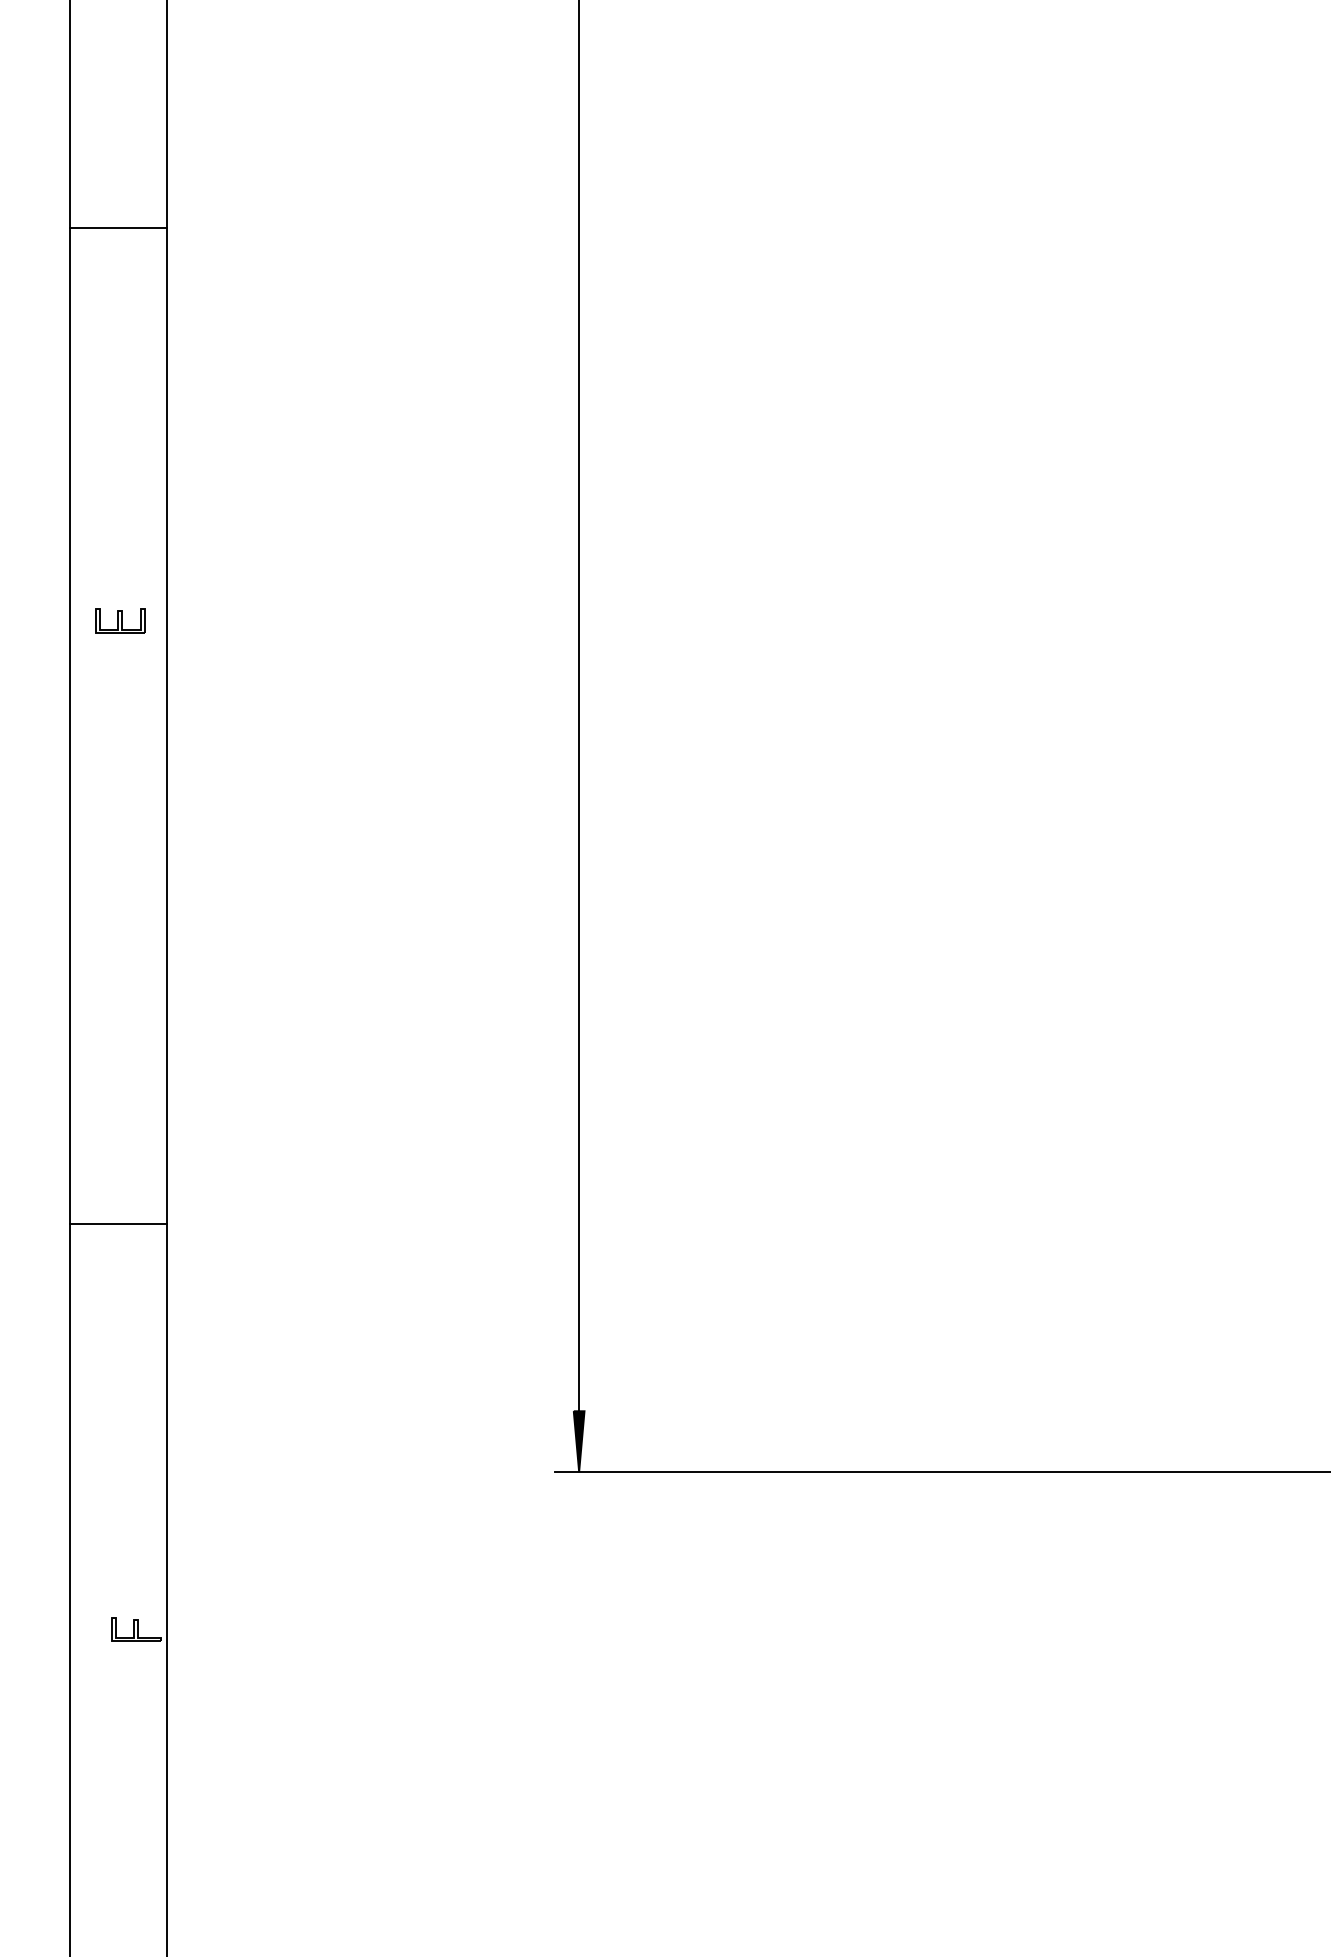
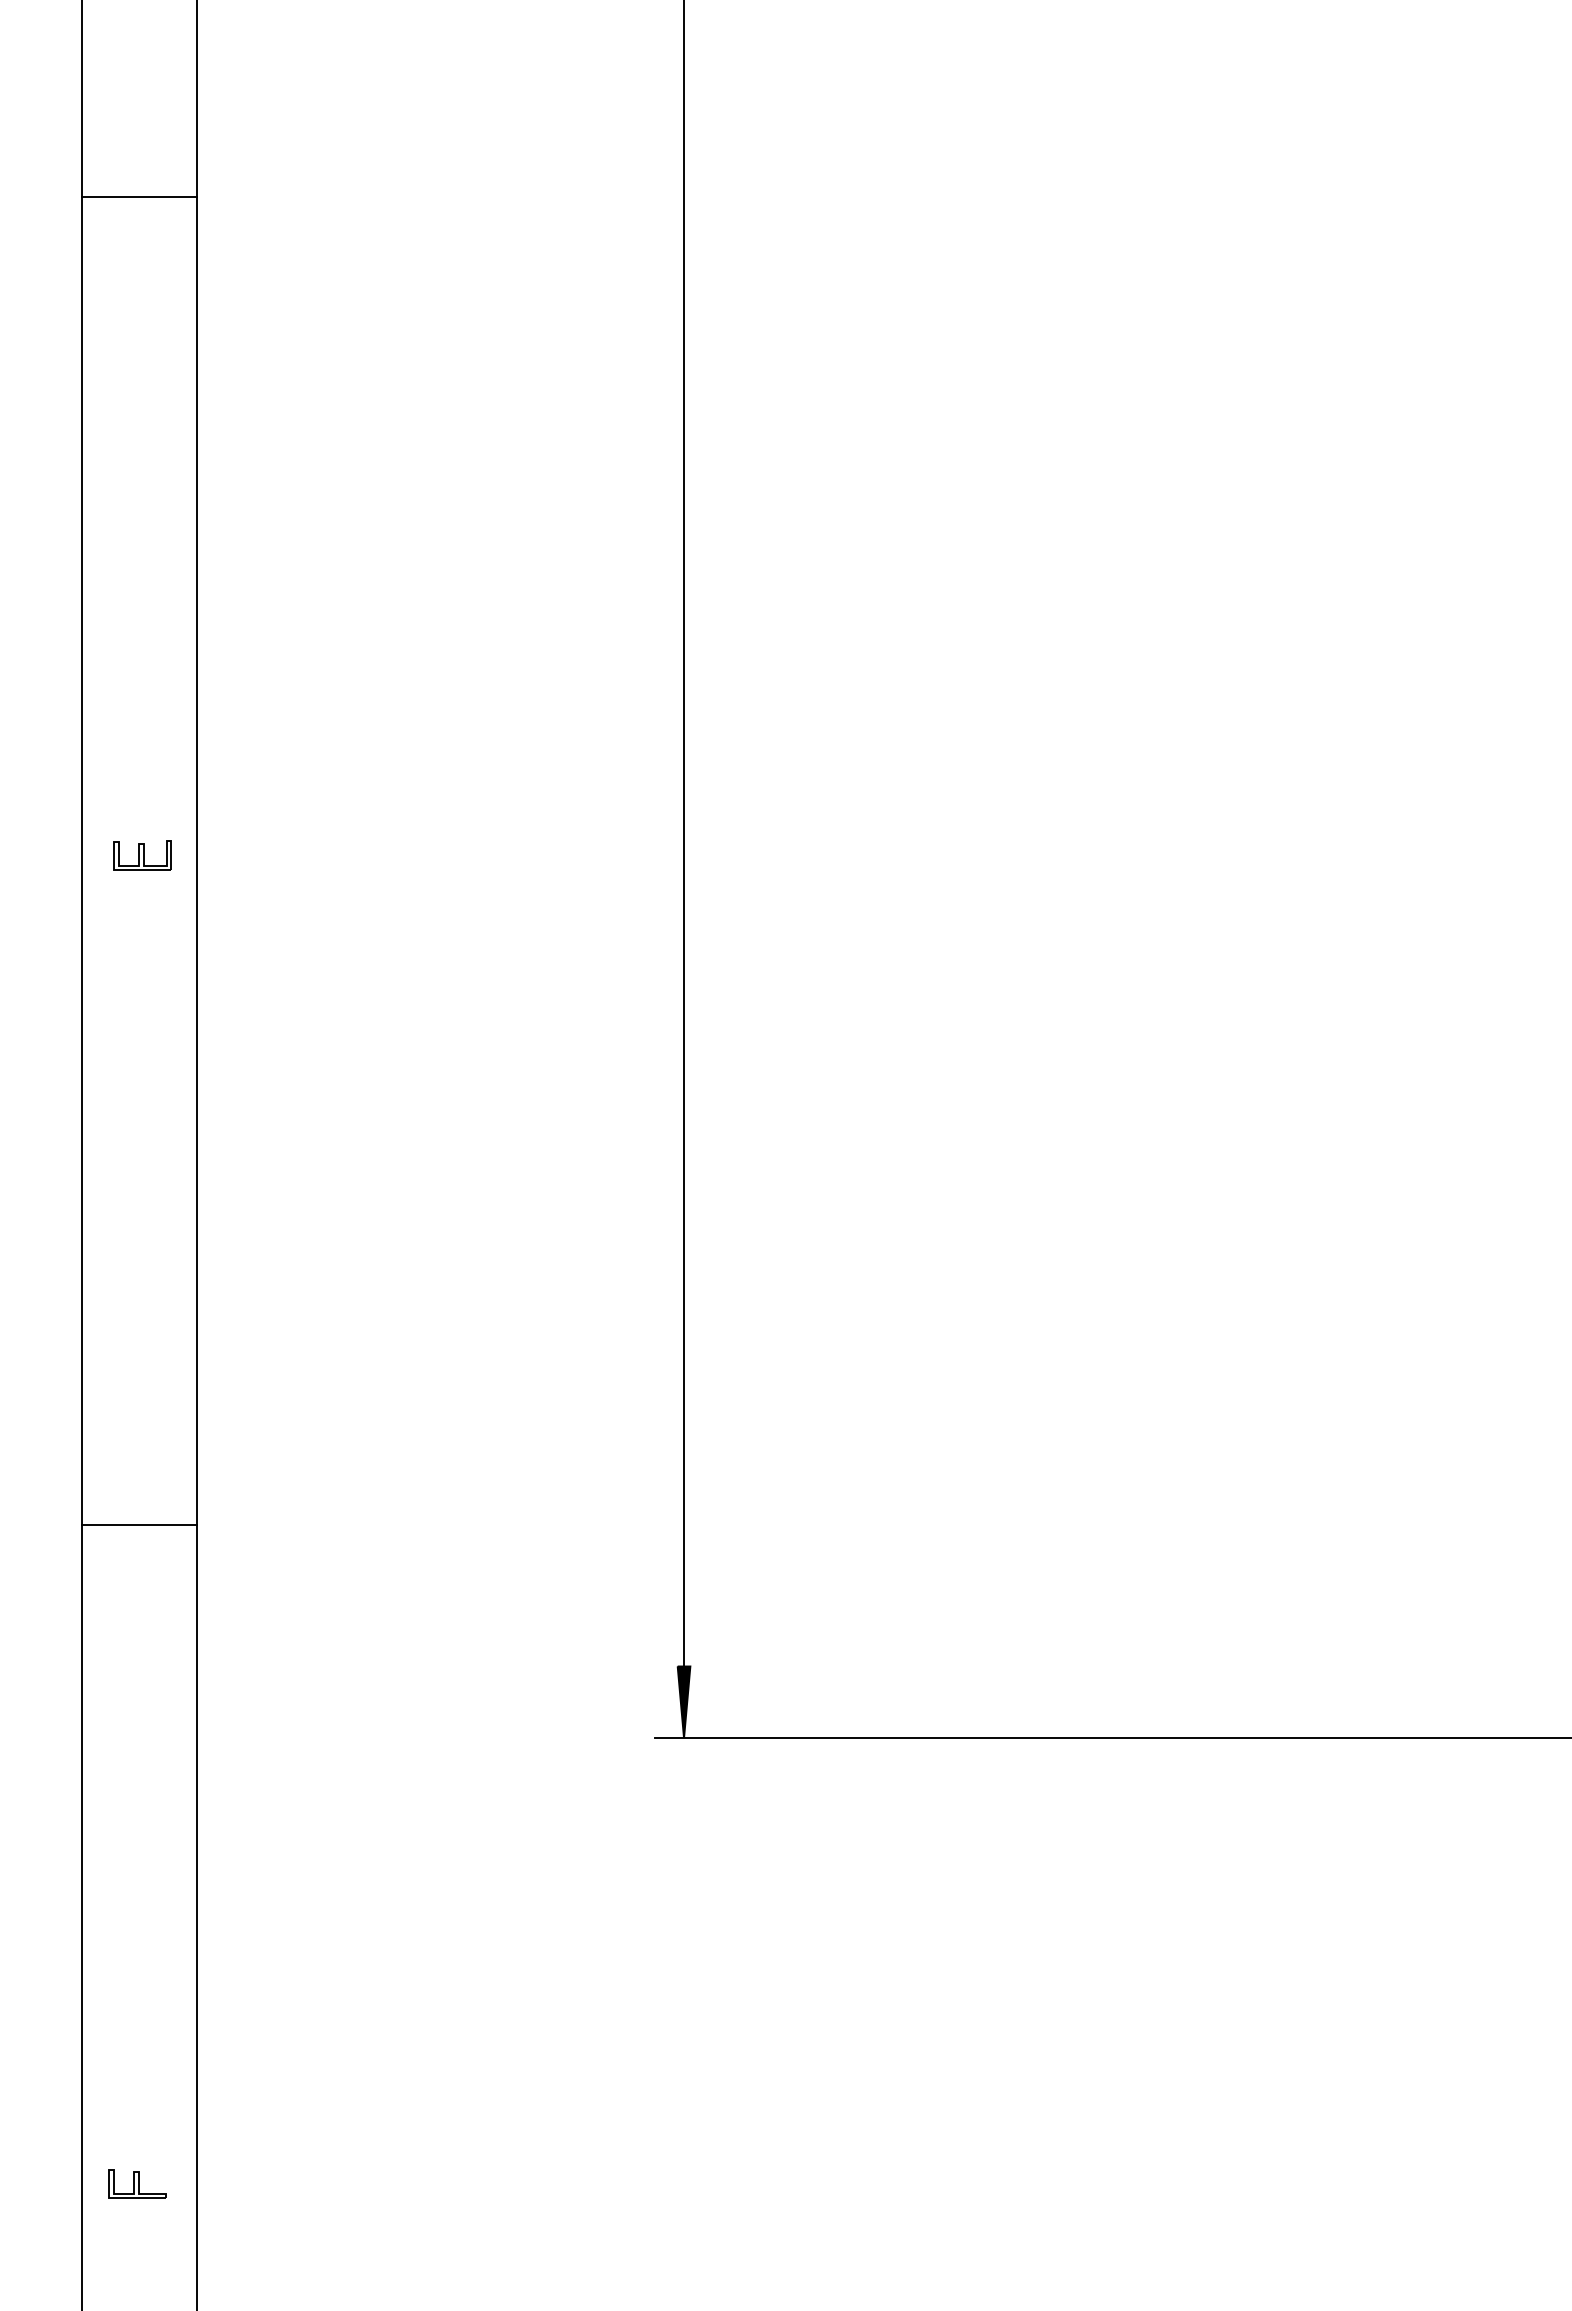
line: (117, 228) -> (139, 197), moved
part: (120, 621) -> (142, 855), moved
line: (117, 1223) -> (139, 1524), moved
part: (136, 1628) -> (137, 2183), moved

